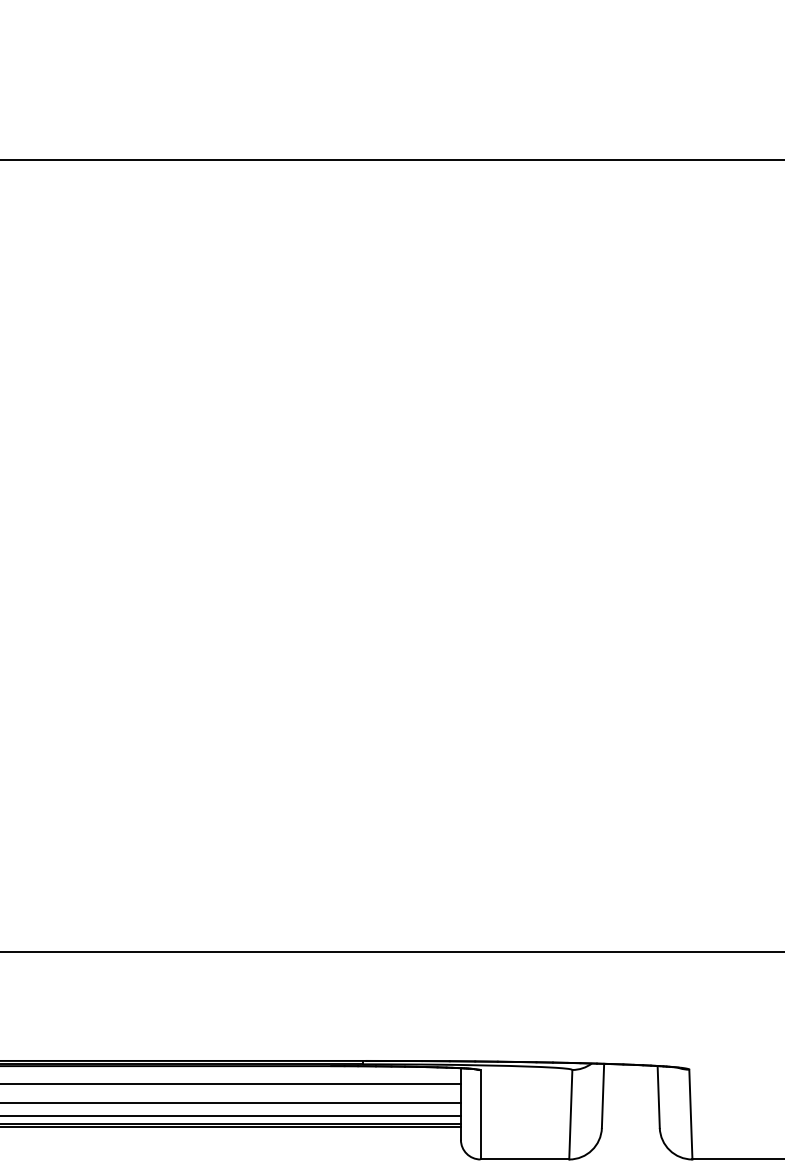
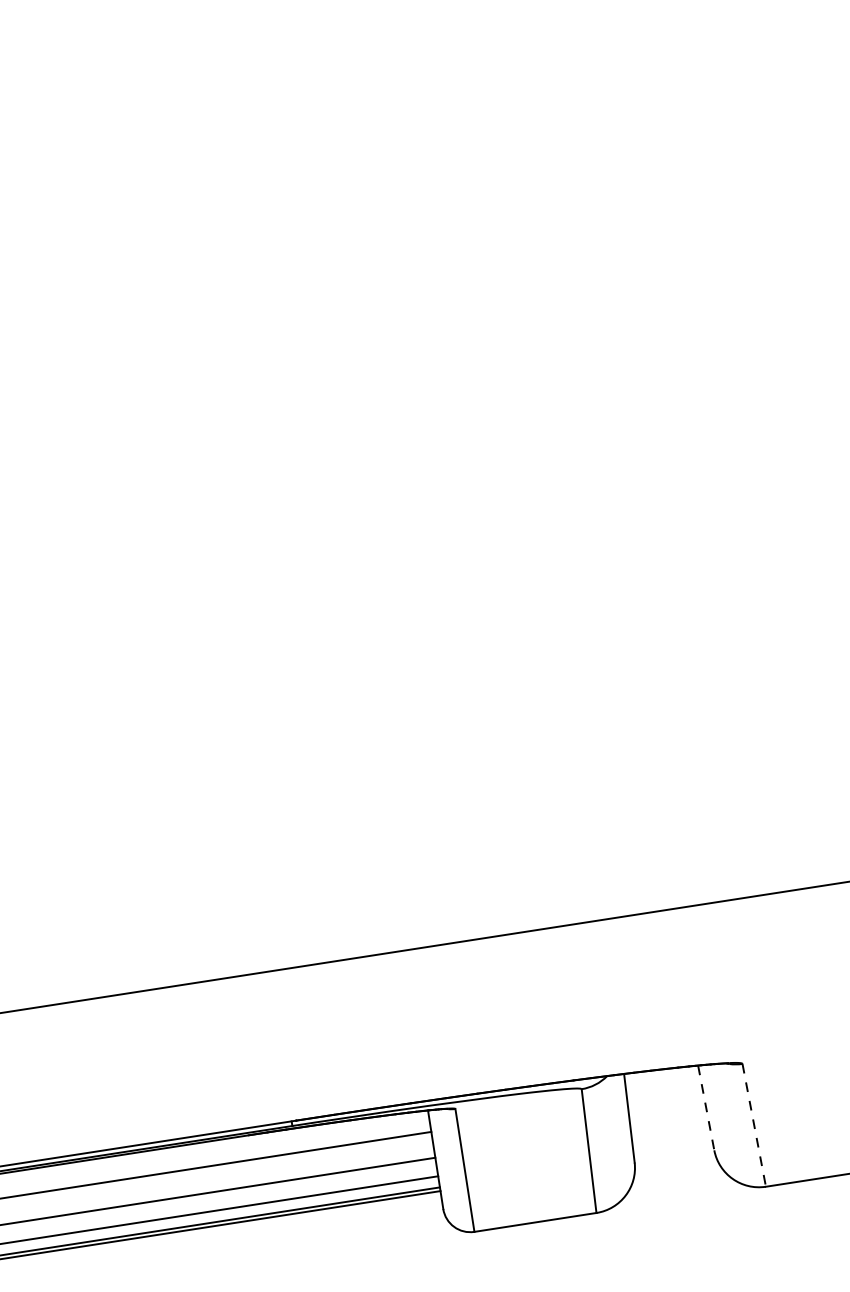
line: (658, 1097) -> (706, 1108), solid -> dashed
line: (690, 1114) -> (753, 1125), solid -> dashed

